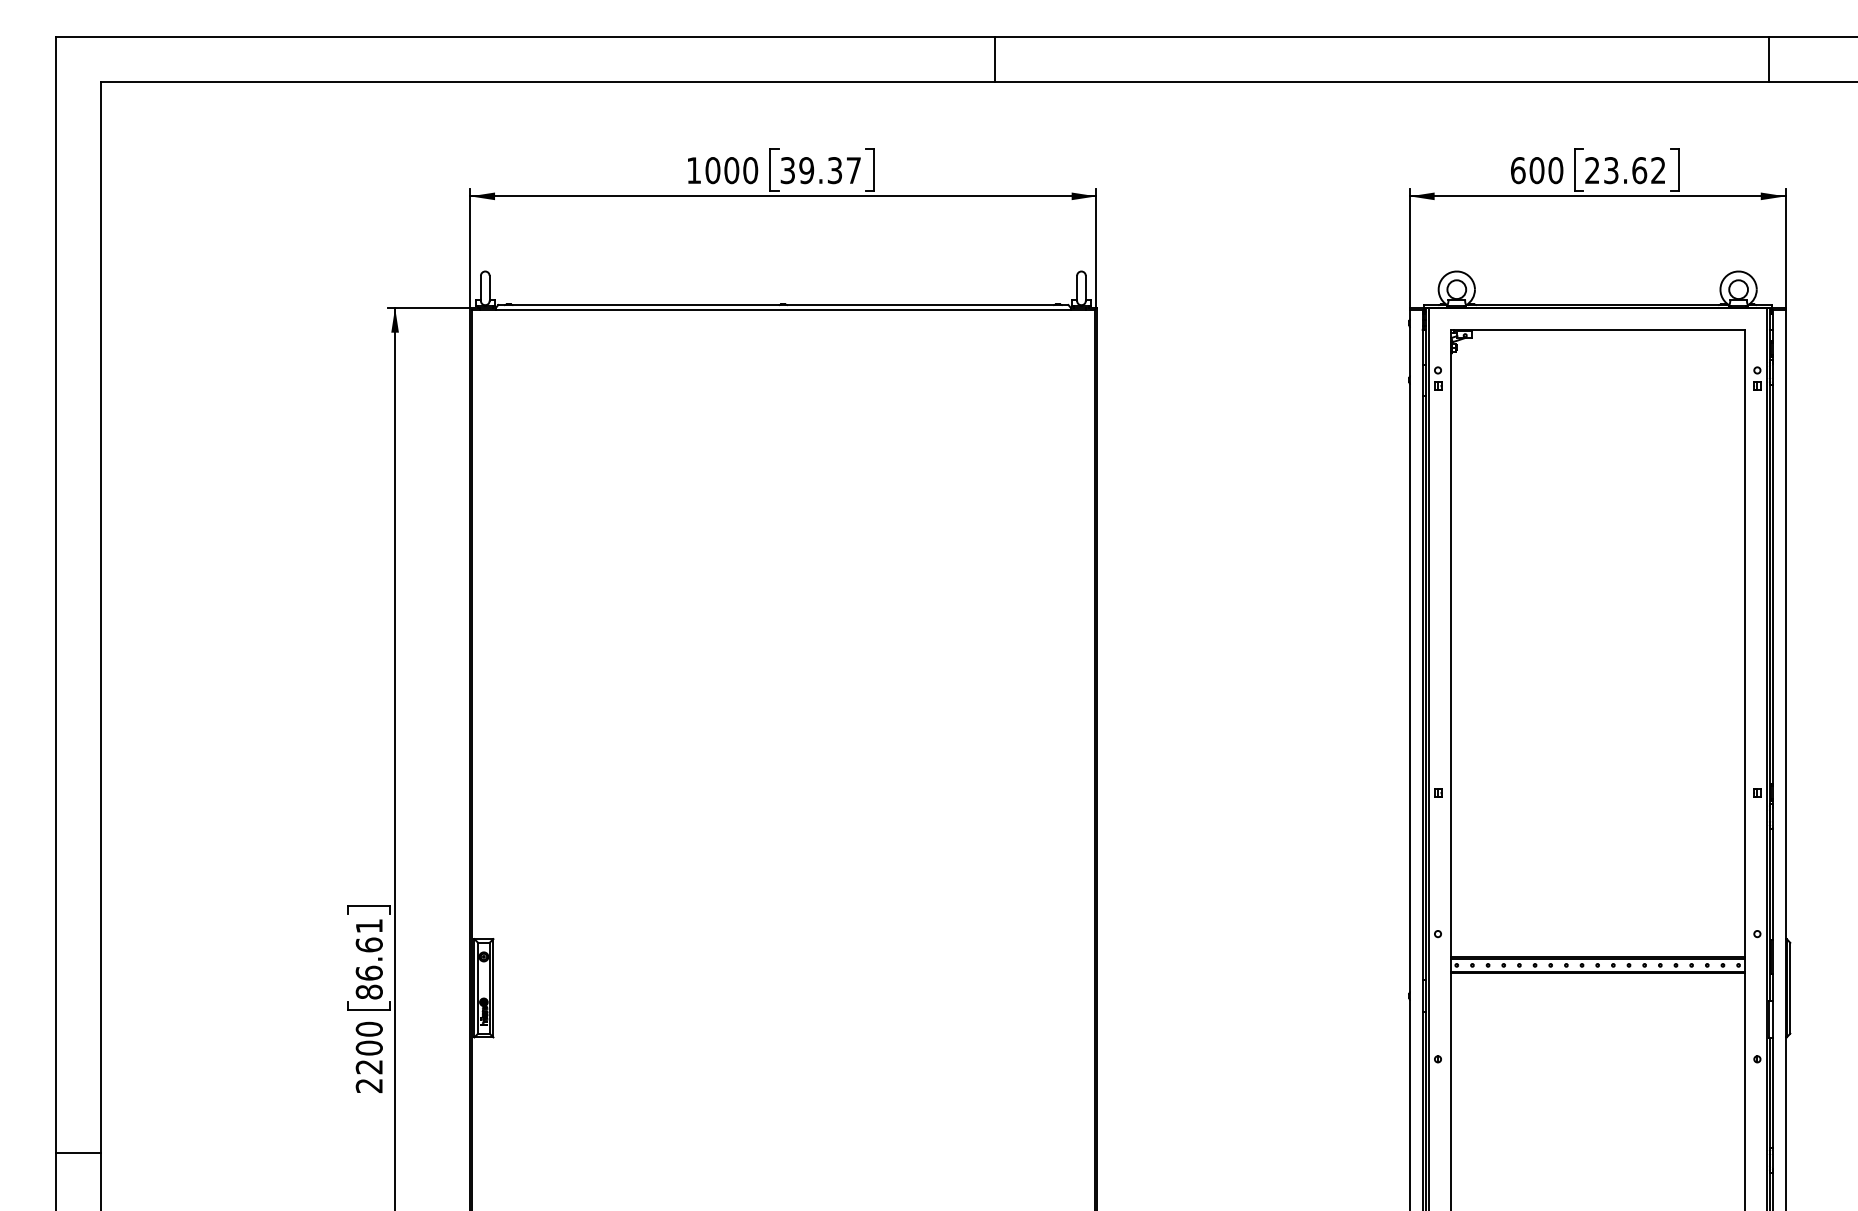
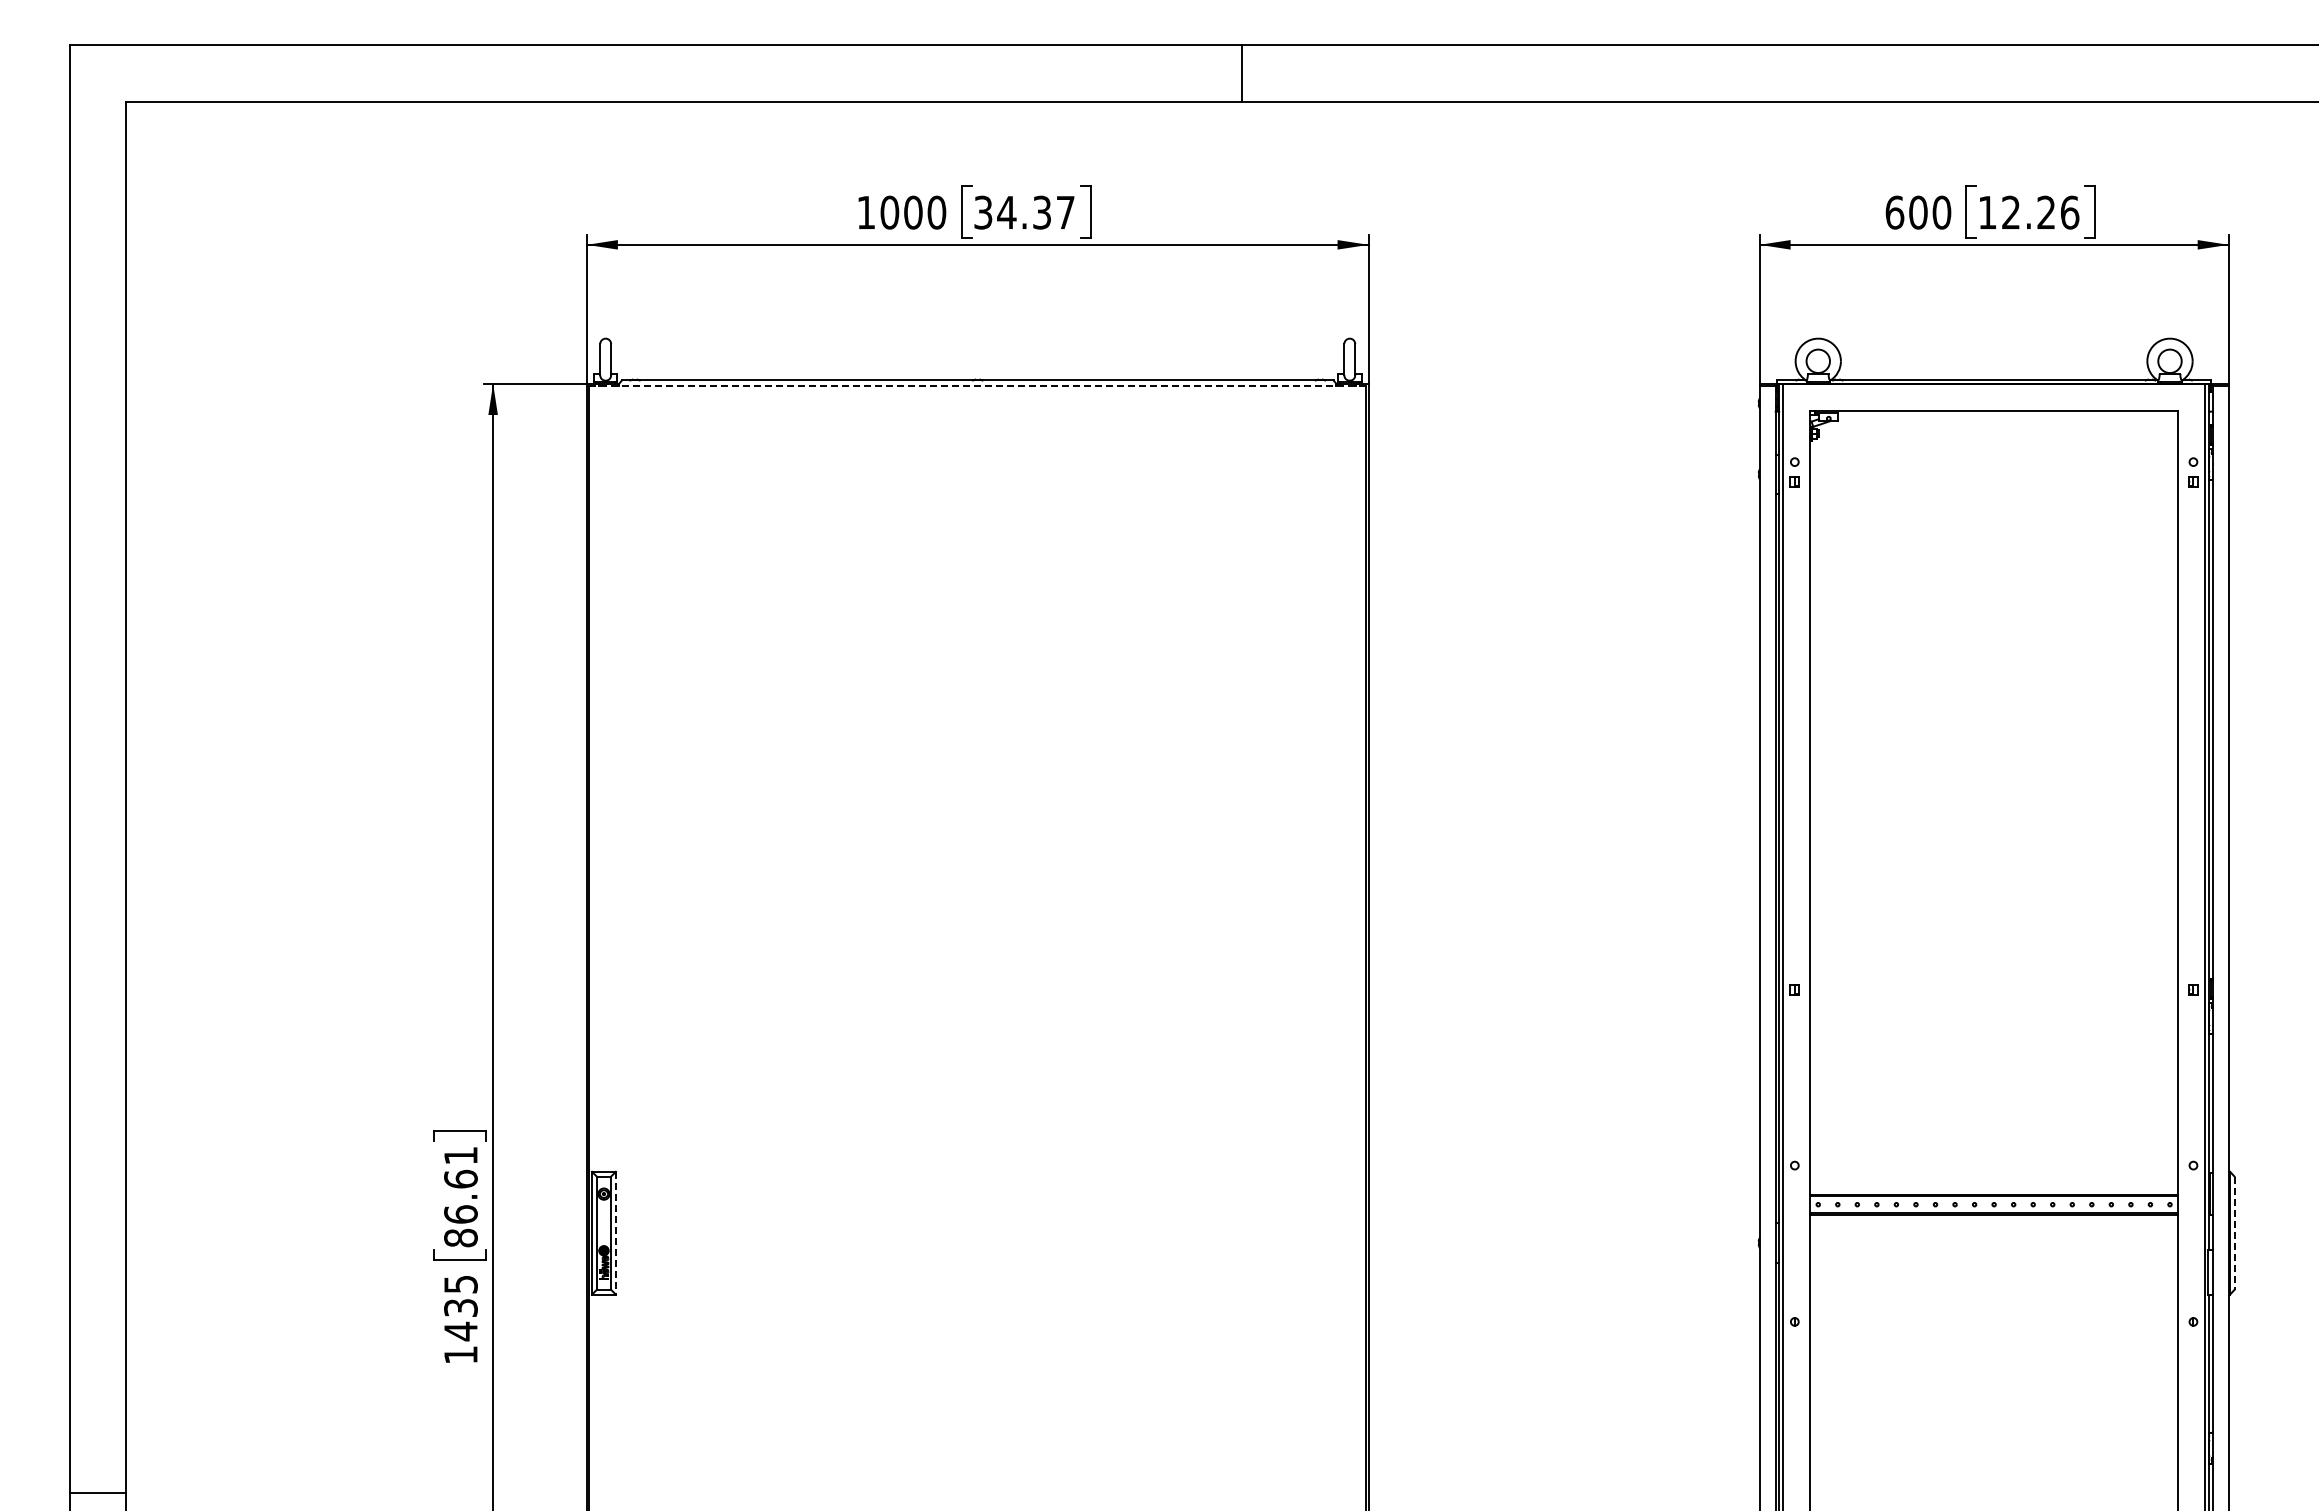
line: (1769, 59) -> (2208, 73), removed
text: (806, 170) -> (1006, 212), 39.37 -> 34.37
text: (1625, 170) -> (2028, 212), 23.62 -> 12.26
line: (783, 309) -> (977, 386), solid -> dashed
line: (493, 988) -> (615, 1233), solid -> dashed
line: (1790, 988) -> (2234, 1233), solid -> dashed
text: (368, 1057) -> (460, 1319), 2200 -> 1435
line: (78, 1152) -> (97, 1493), moved

